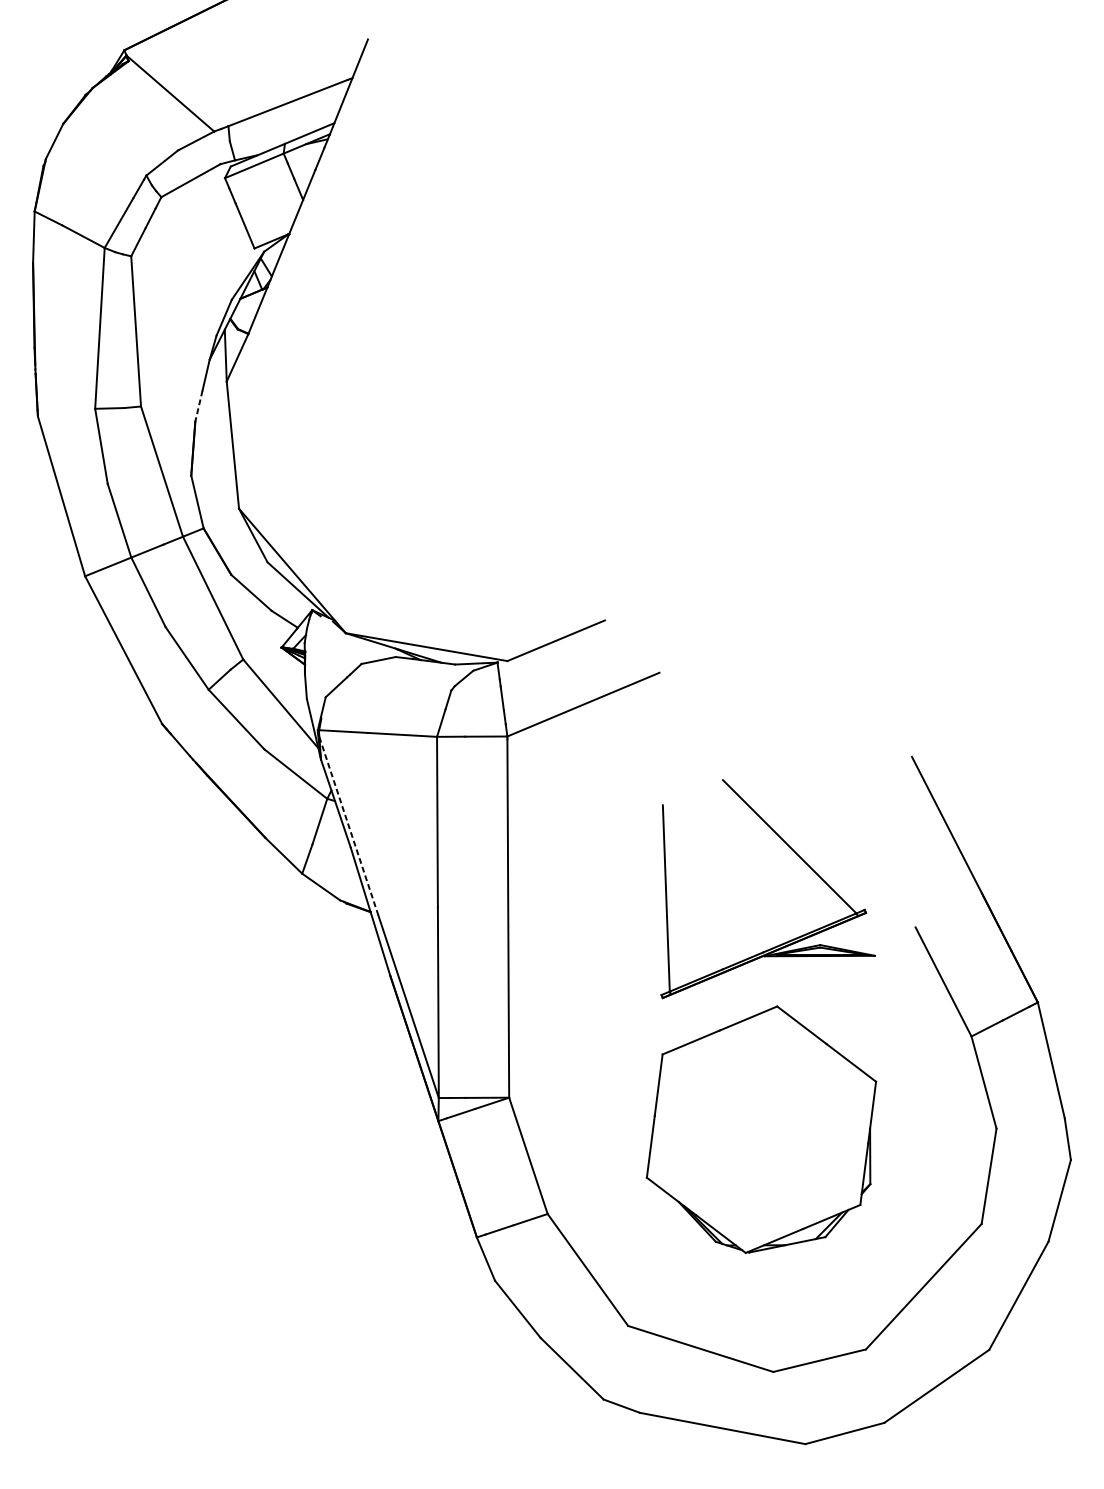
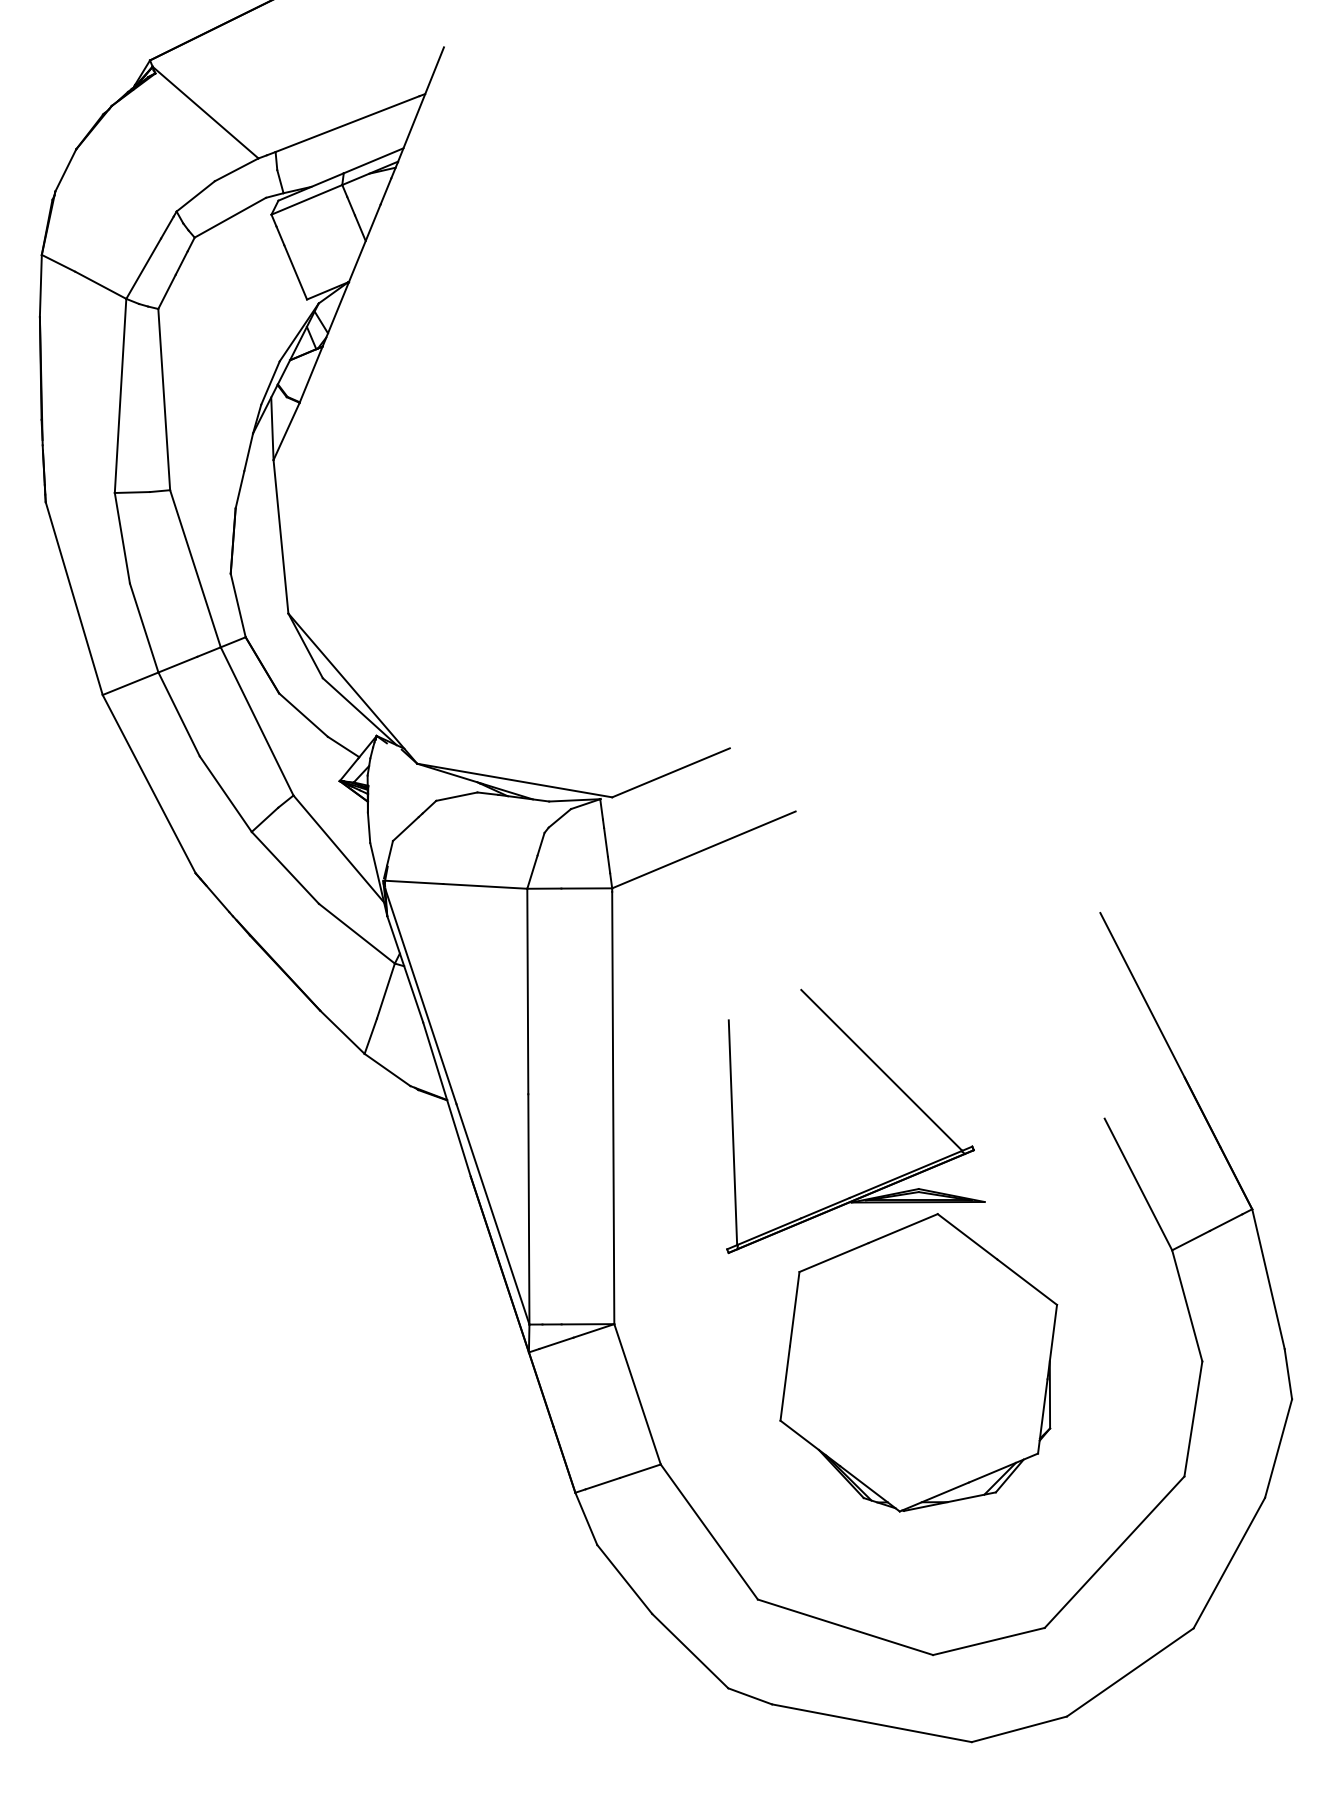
line: (198, 406) -> (239, 490), dashed -> solid
line: (349, 826) -> (421, 997), dashed -> solid
part: (799, 857) -> (893, 1083), moved

